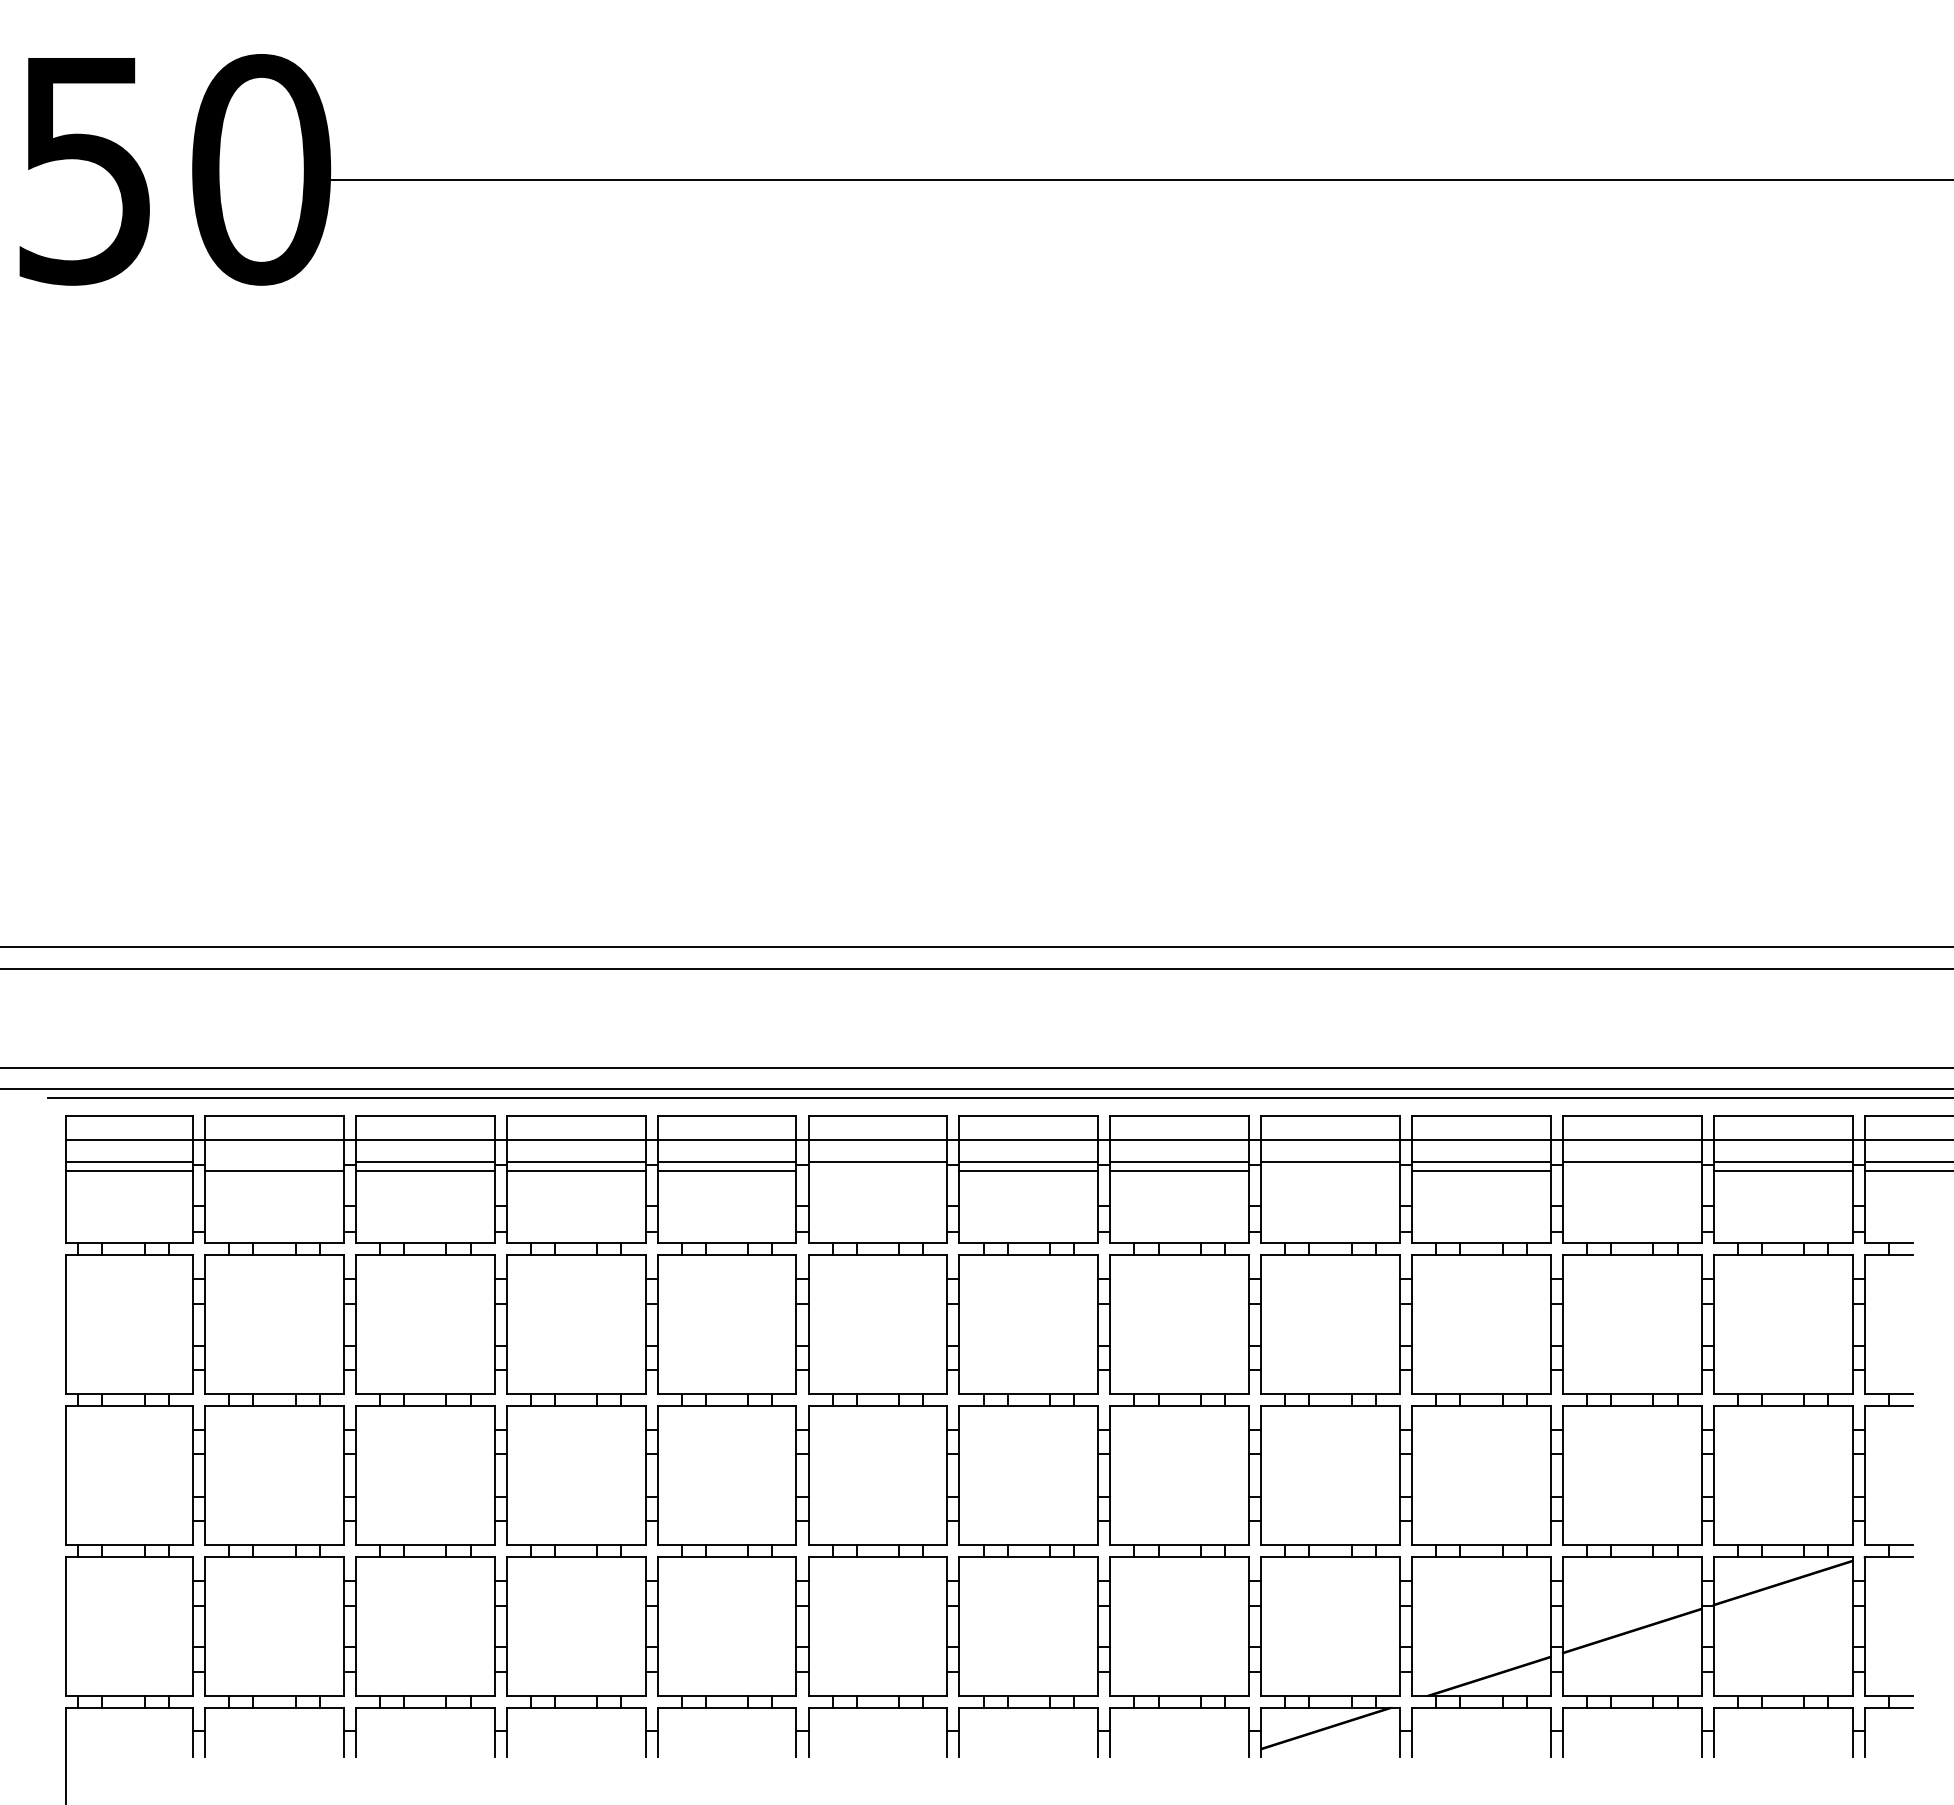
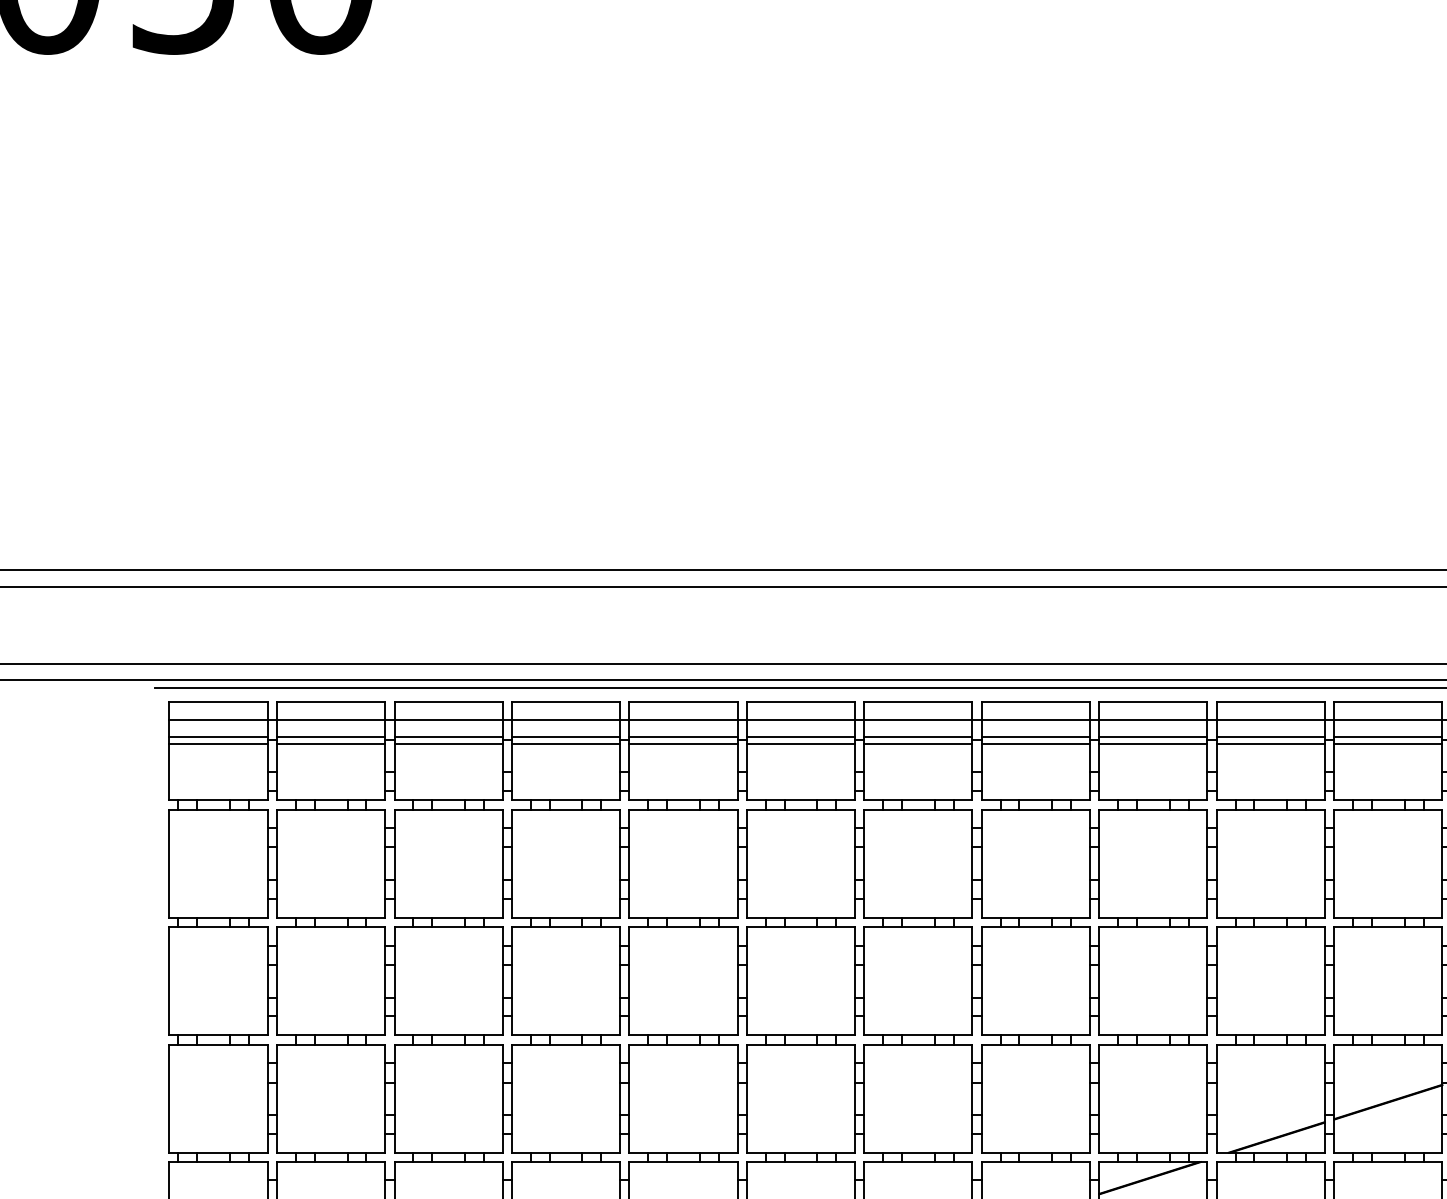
line: (273, 1161) -> (330, 736), added
line: (877, 1170) -> (800, 743), added
line: (1330, 1170) -> (1153, 743), added
line: (1631, 1170) -> (1387, 743), added

